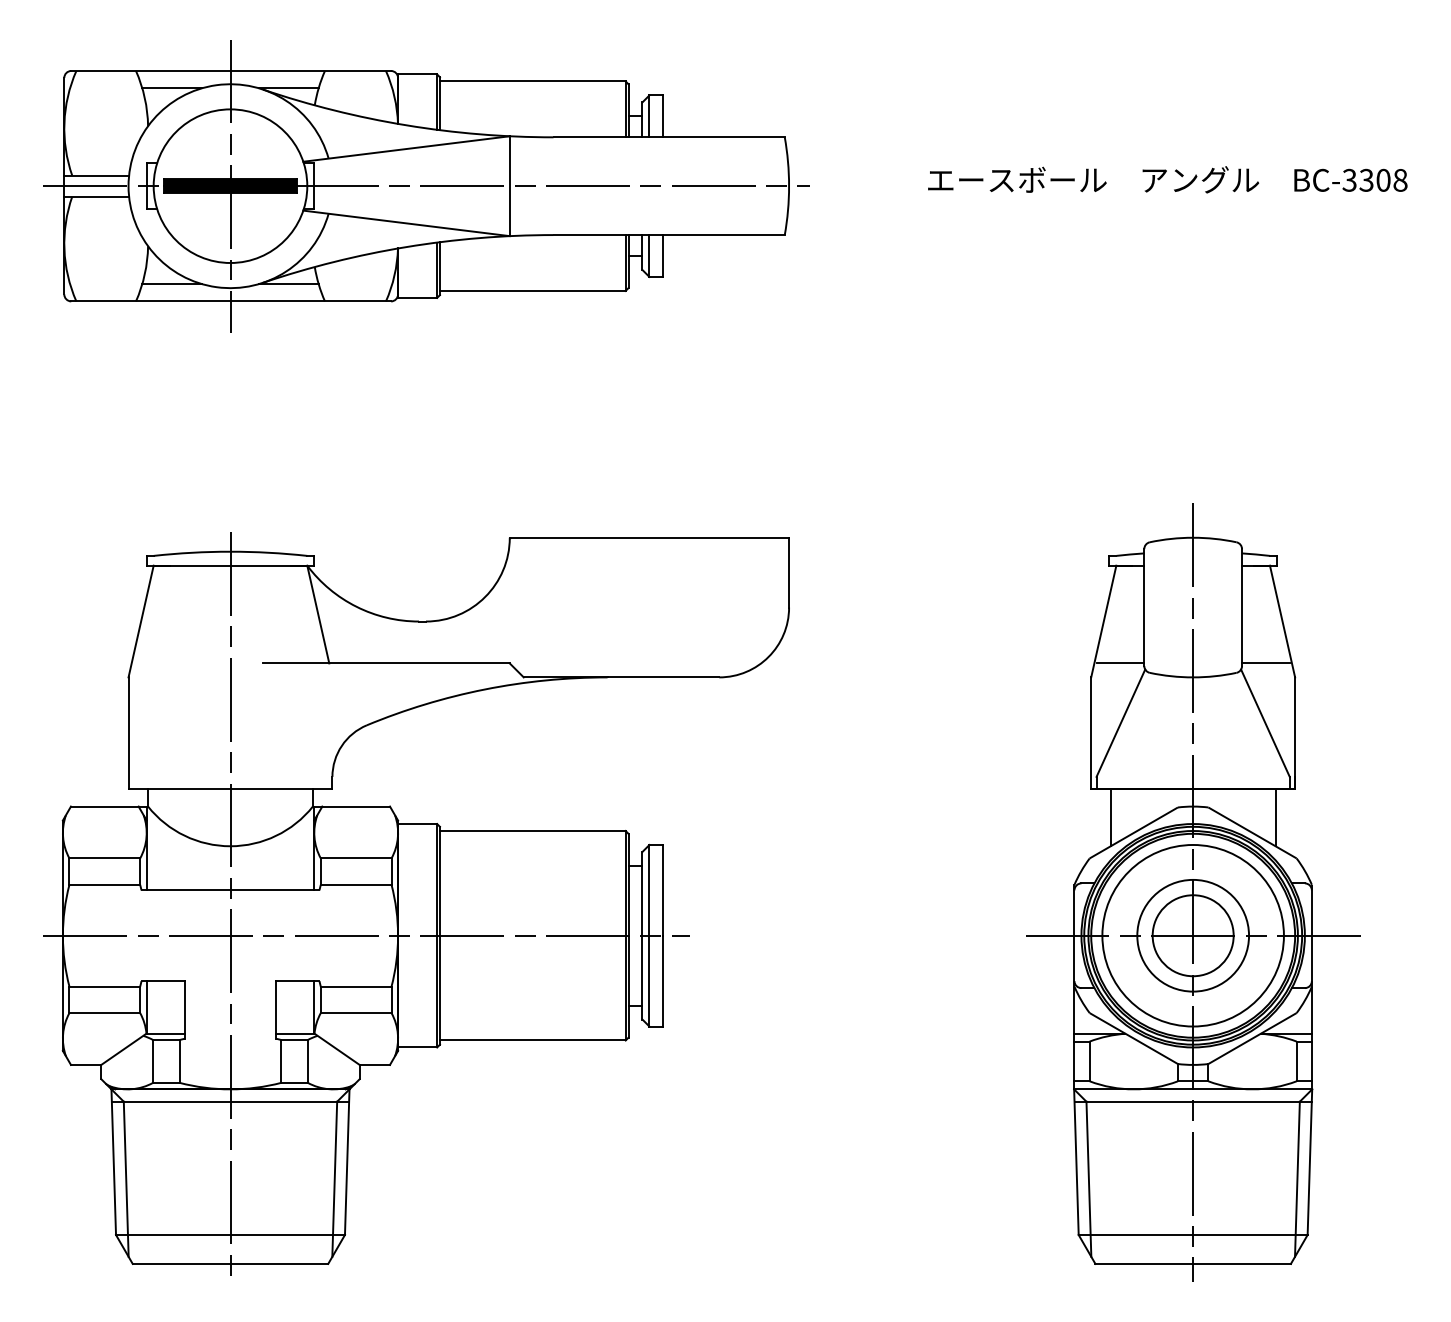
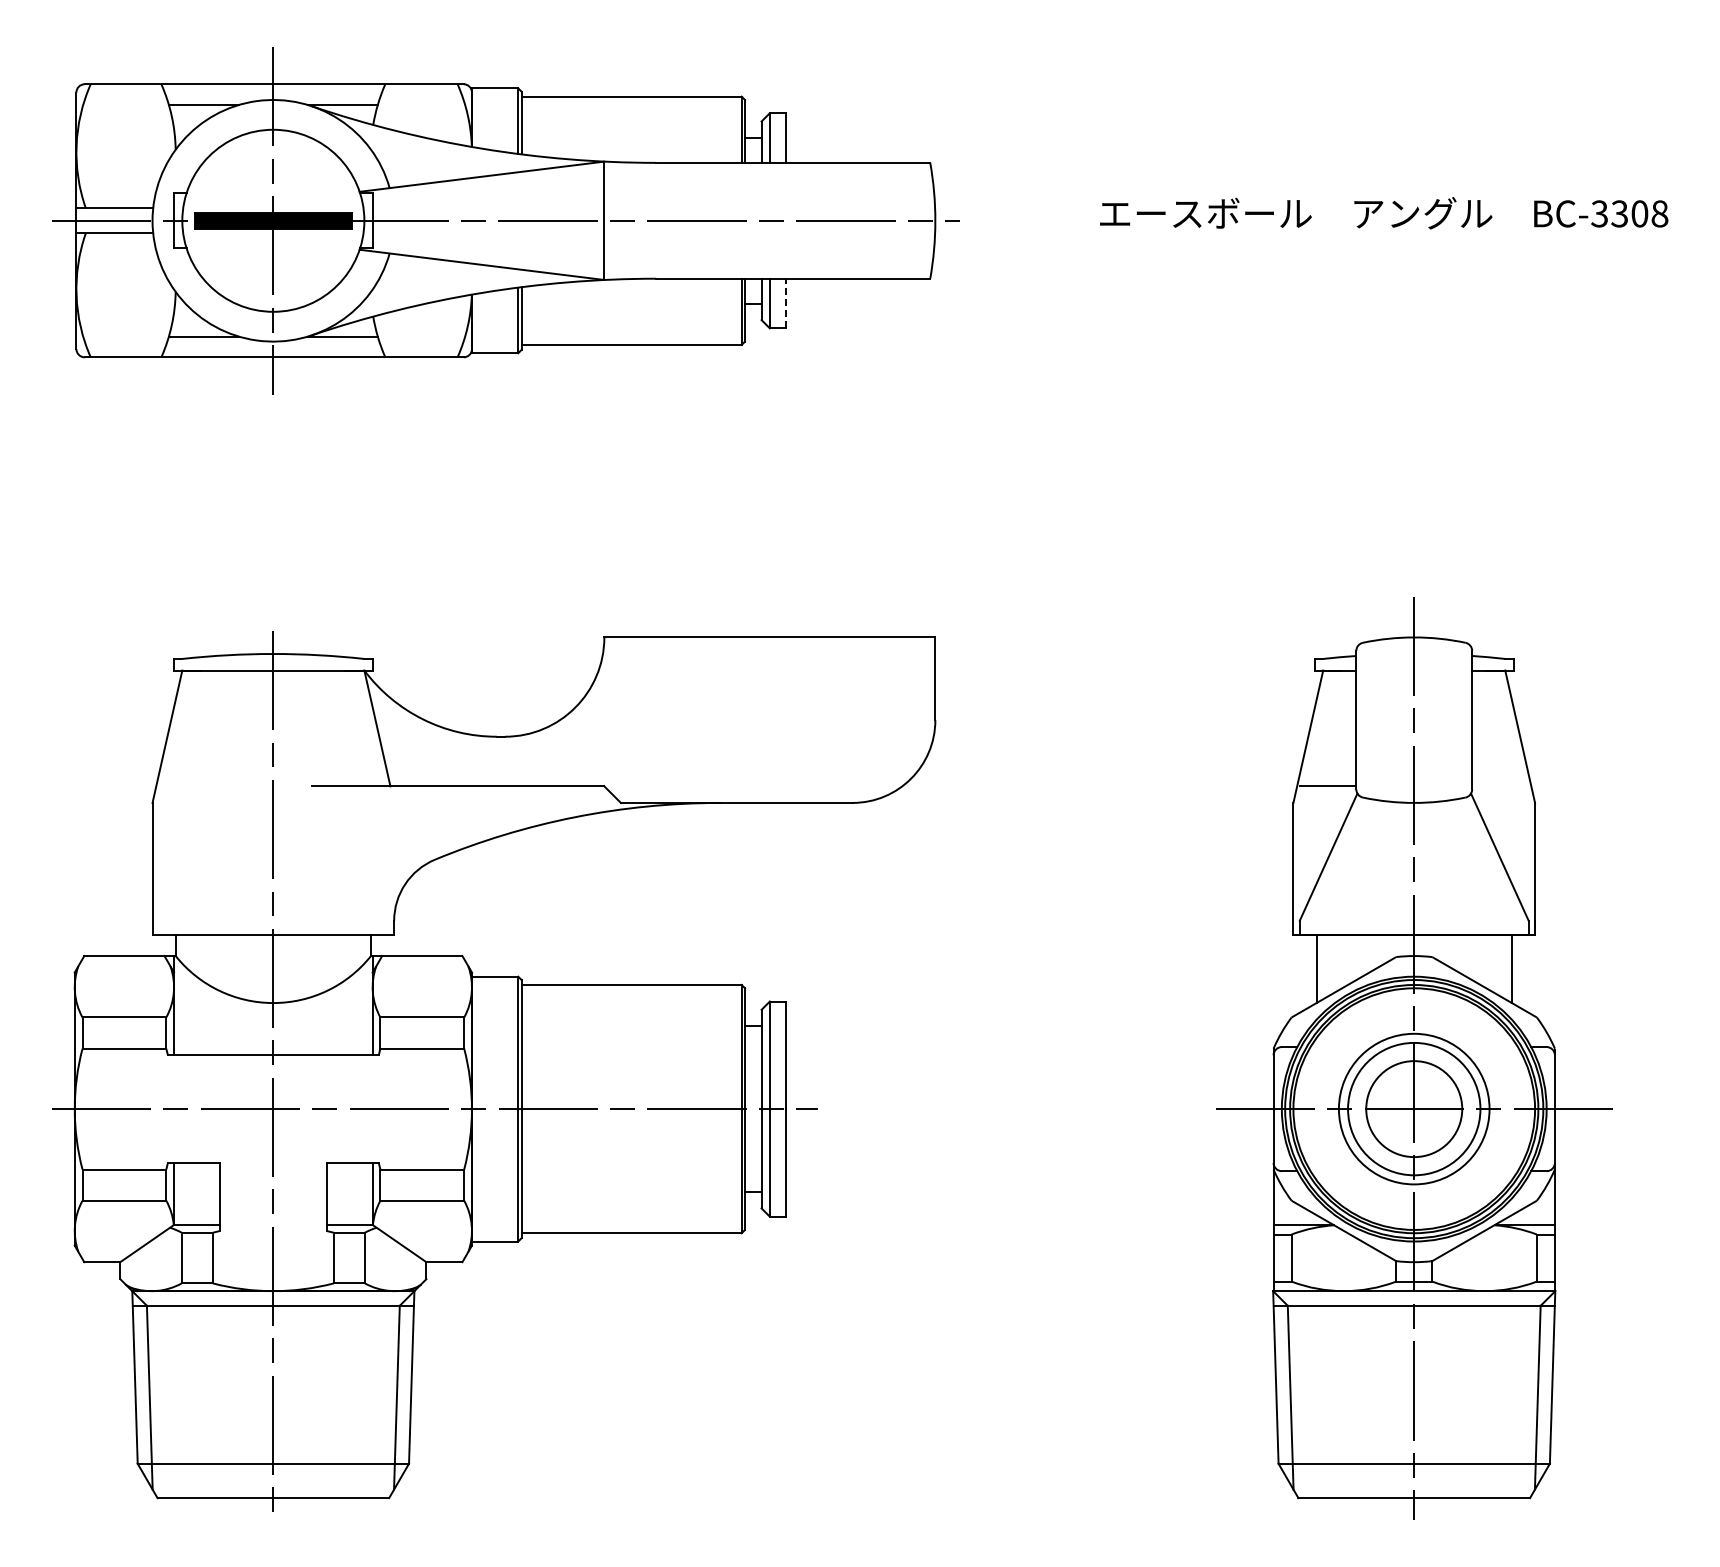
line: (663, 255) -> (786, 303), solid -> dashed
line: (1265, 663) -> (1500, 786), removed
circle: (1192, 935) -> (1413, 1108), size x0.7

